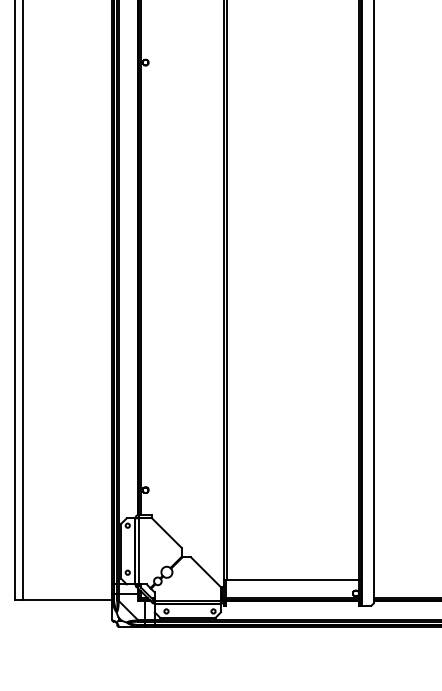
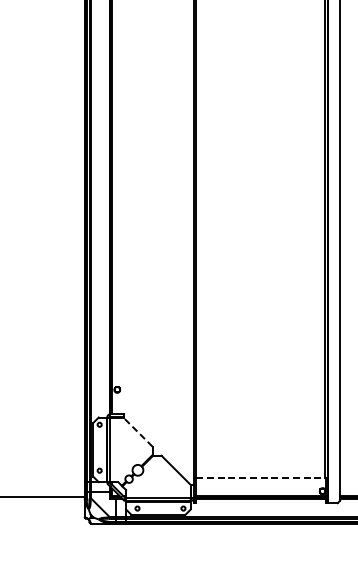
line: (166, 532) -> (137, 431), solid -> dashed
line: (293, 580) -> (261, 478), solid -> dashed

